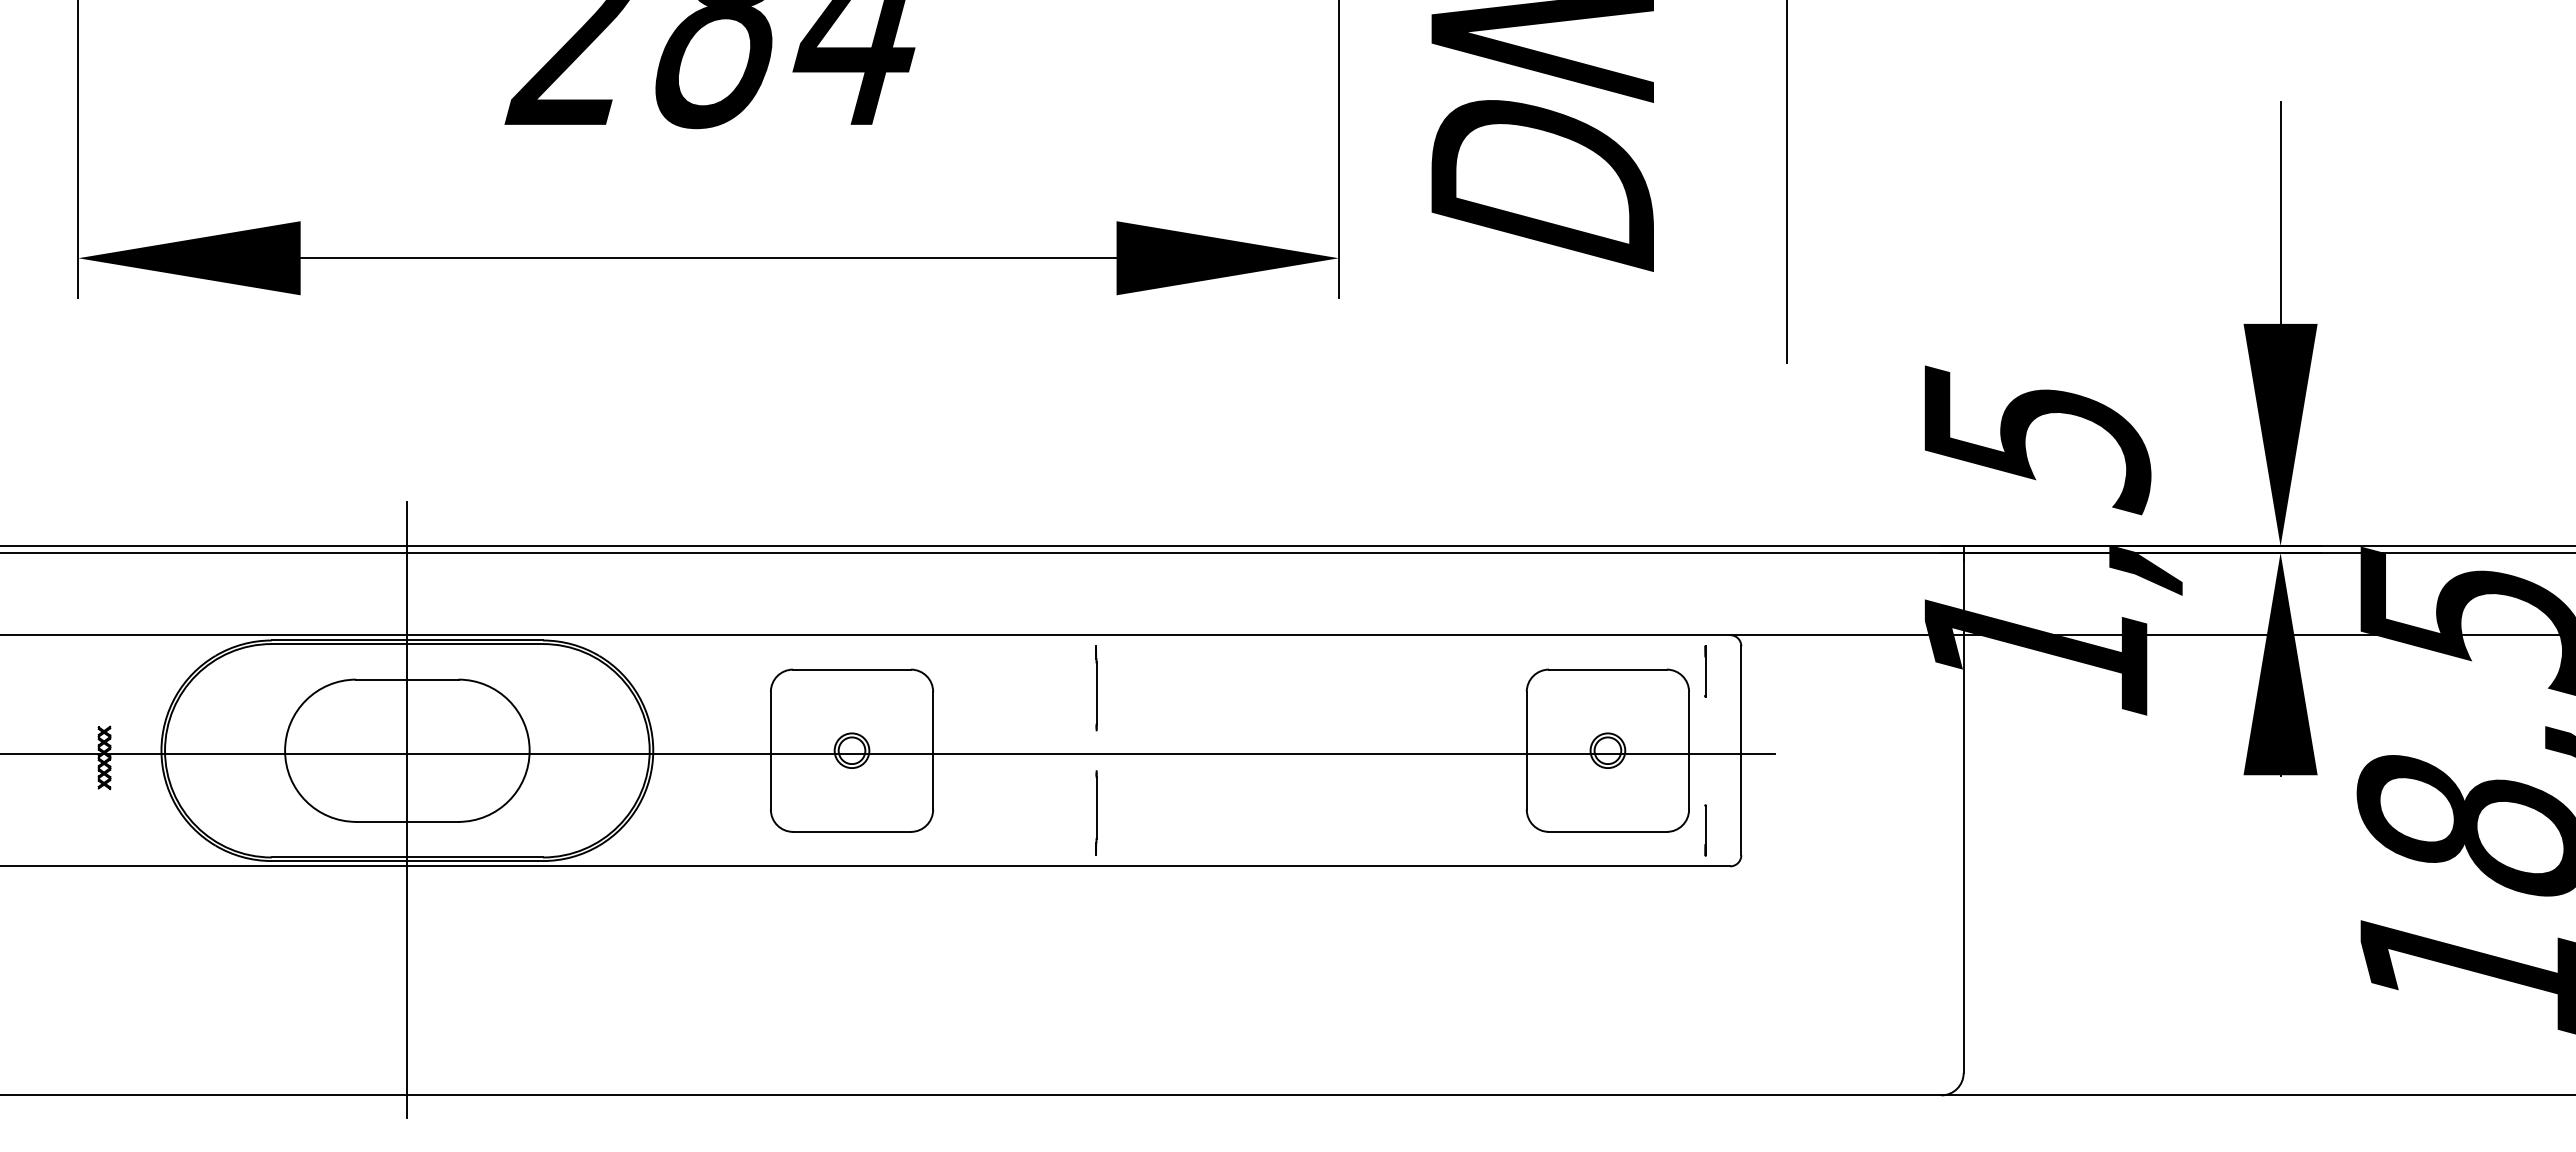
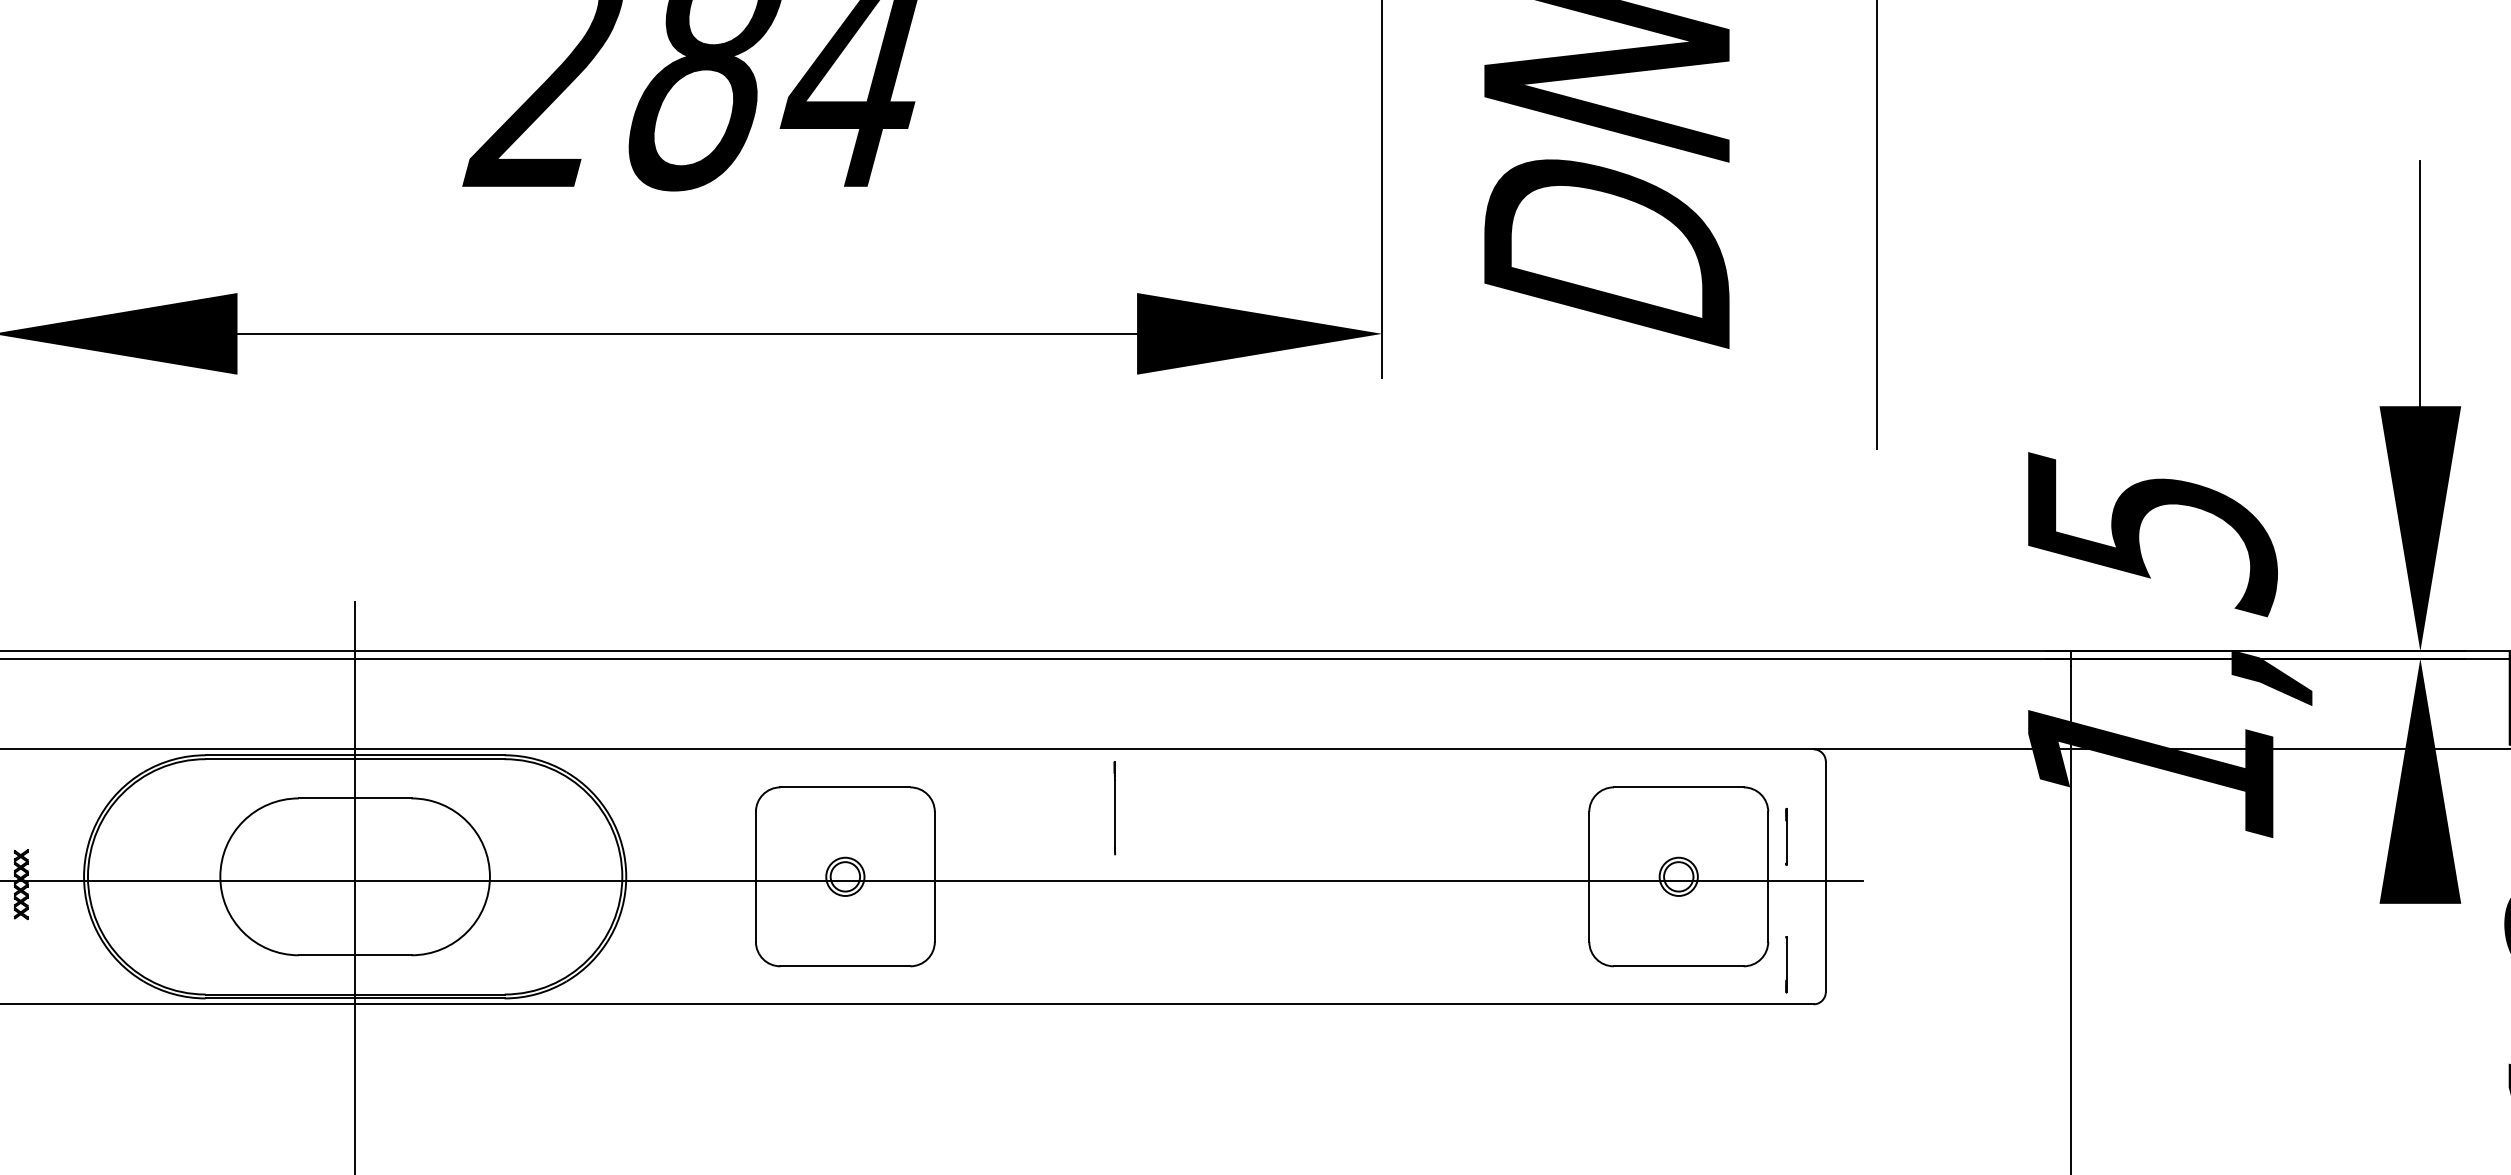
line: (1705, 671) -> (1786, 836), moved
line: (1096, 812) -> (1114, 944), removed

